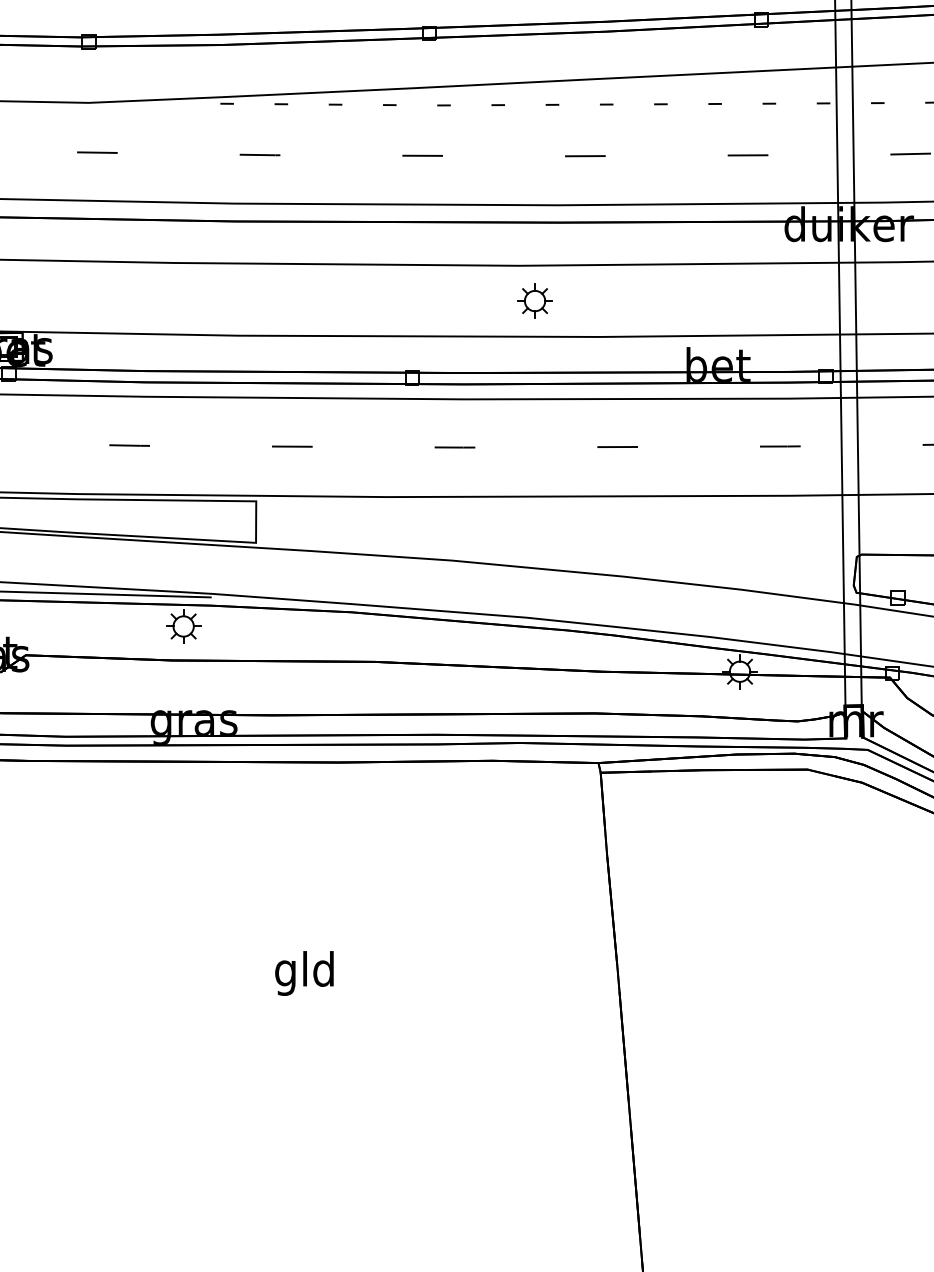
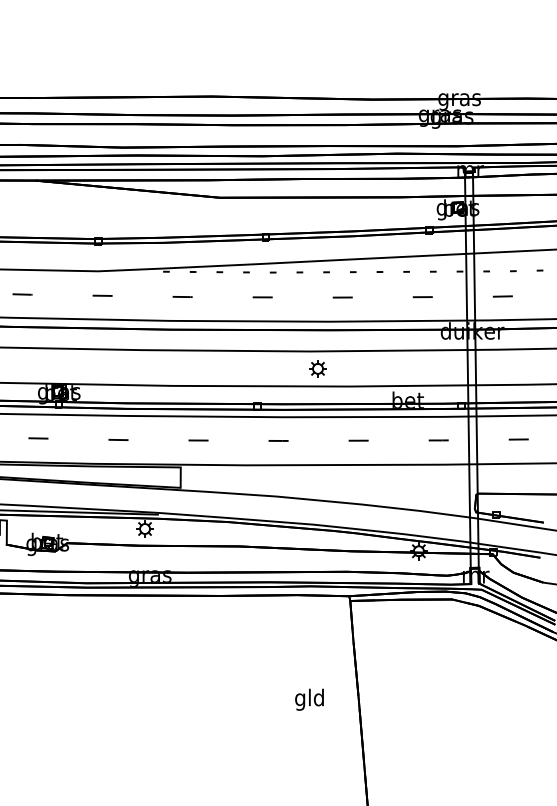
text: (304, 972) -> (309, 699), moved

